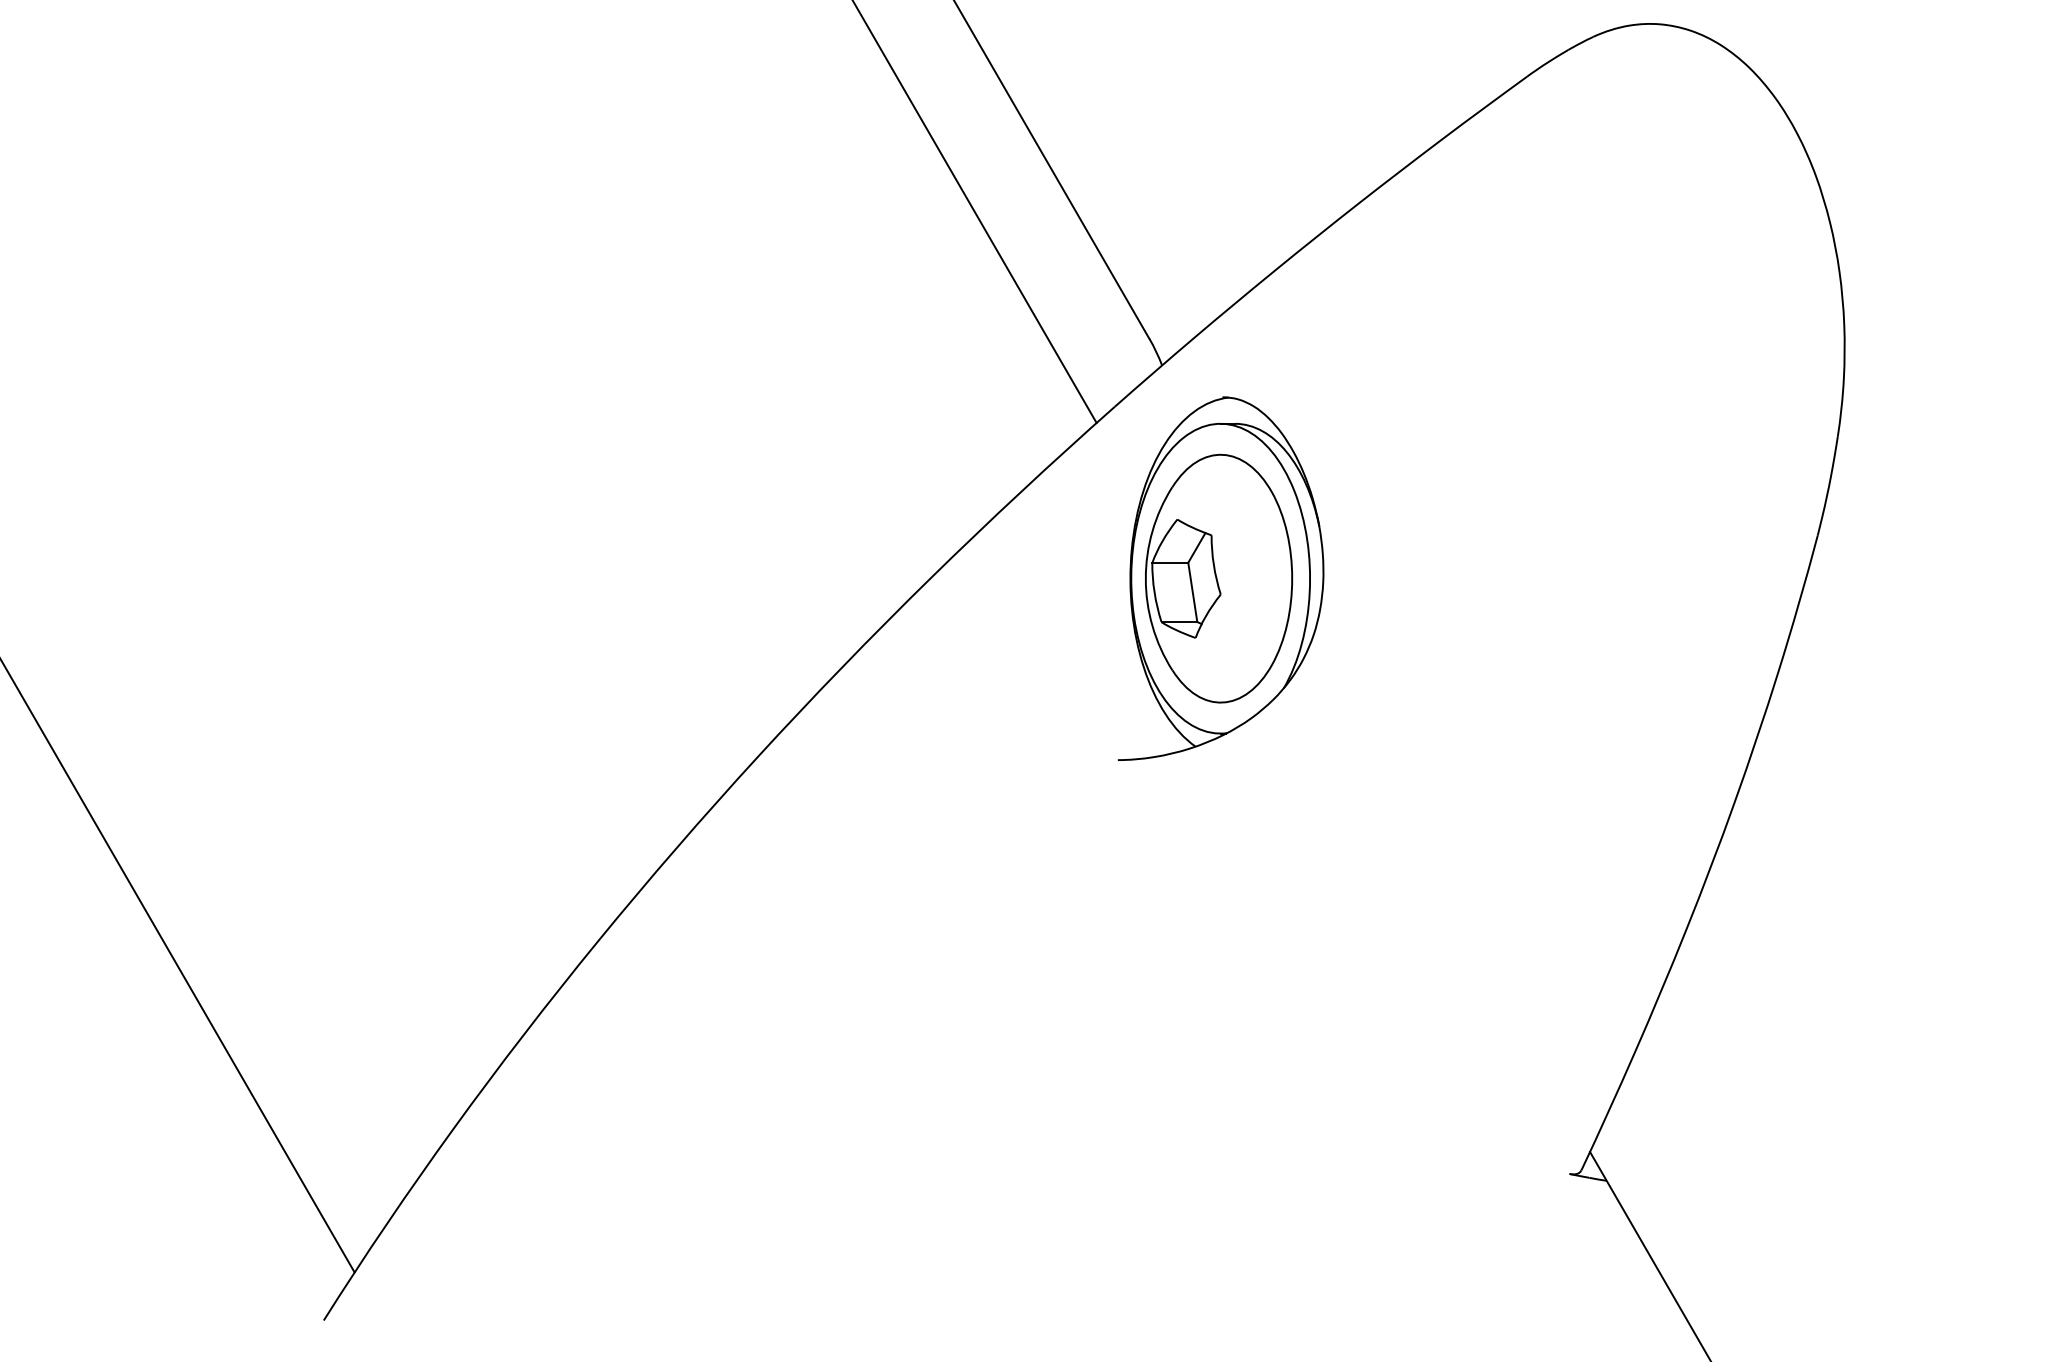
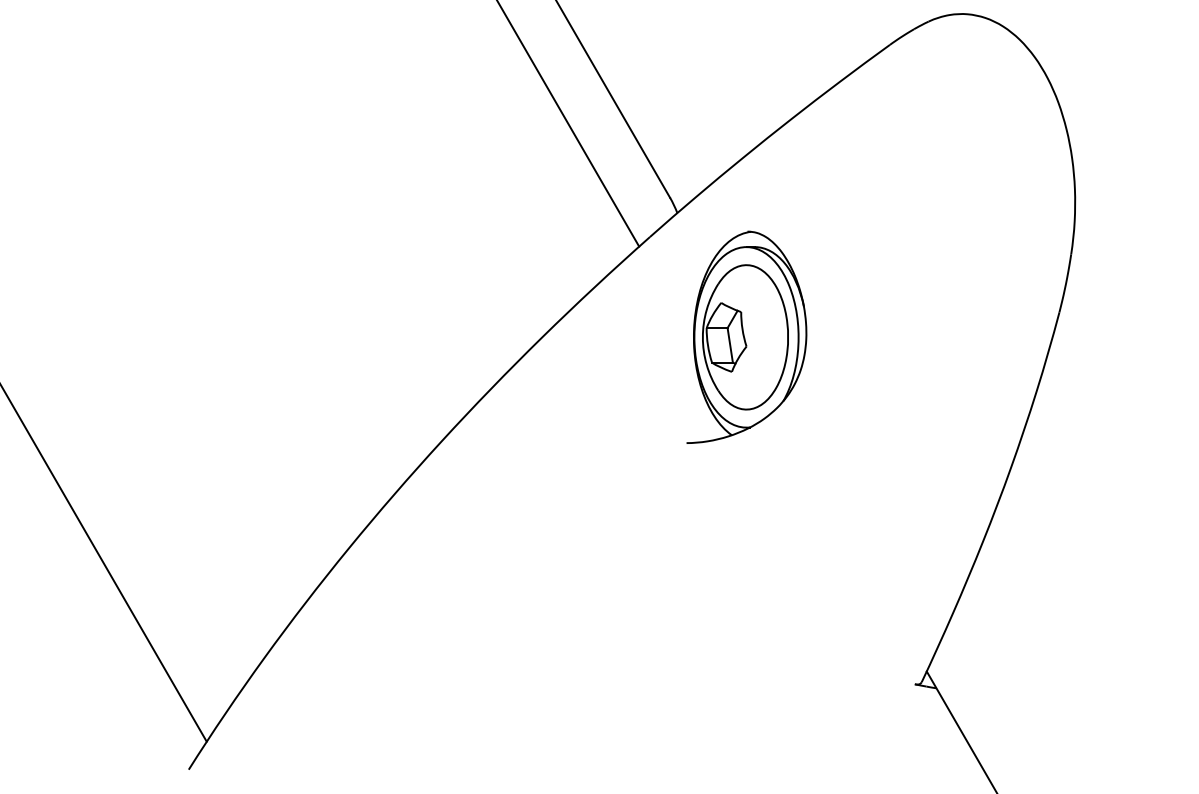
part: (1220, 577) -> (746, 336), moved

